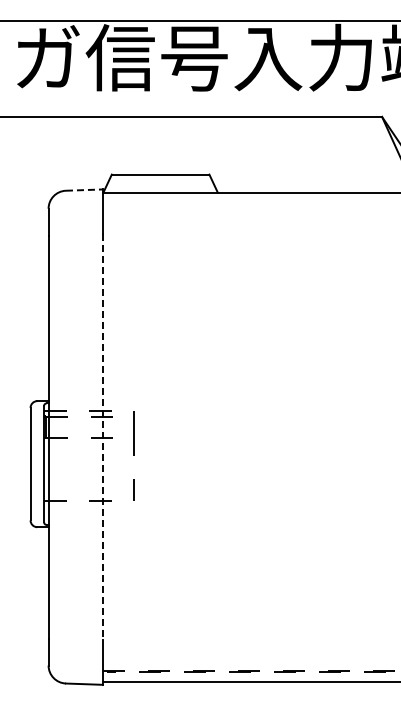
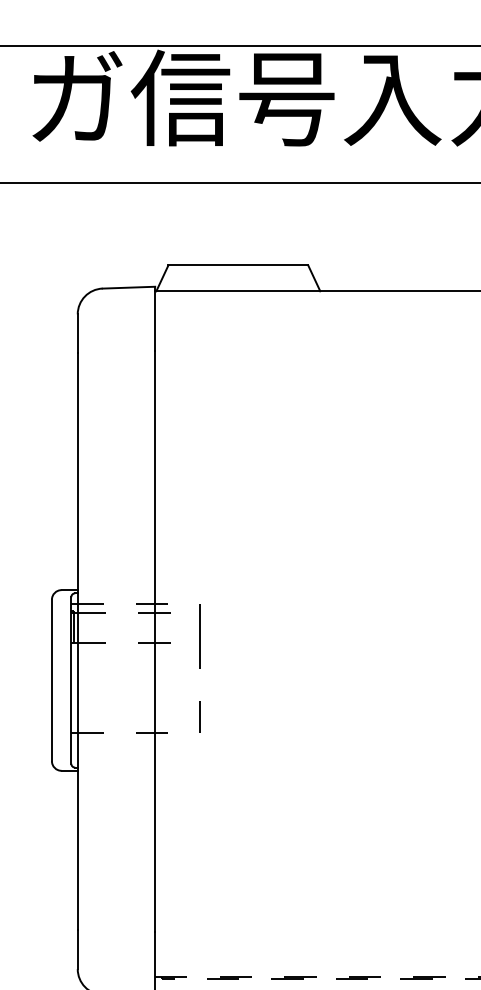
line: (84, 190) -> (129, 288), dashed -> solid
line: (102, 437) -> (155, 642), dashed -> solid

